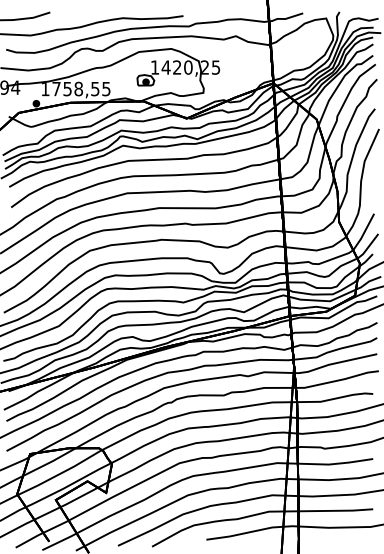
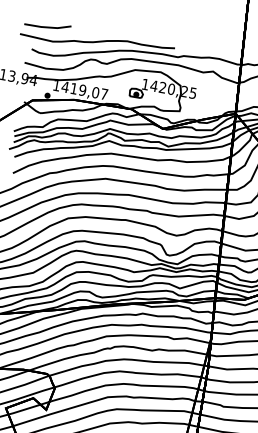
text: (80, 88) -> (84, 90), 1758,55 -> 1419,07

